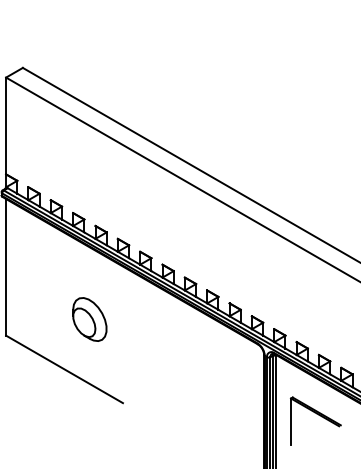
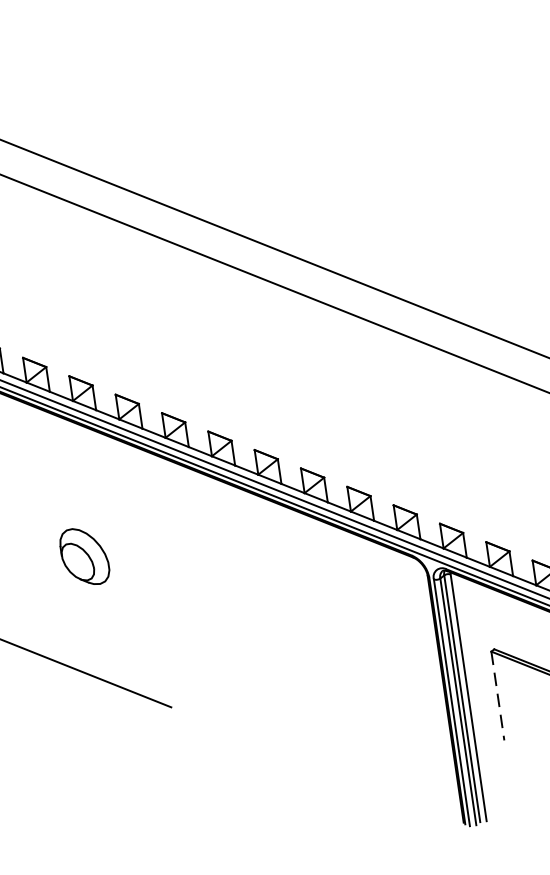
part: (89, 319) -> (83, 556), size x0.7
line: (291, 422) -> (498, 697), solid -> dashed

